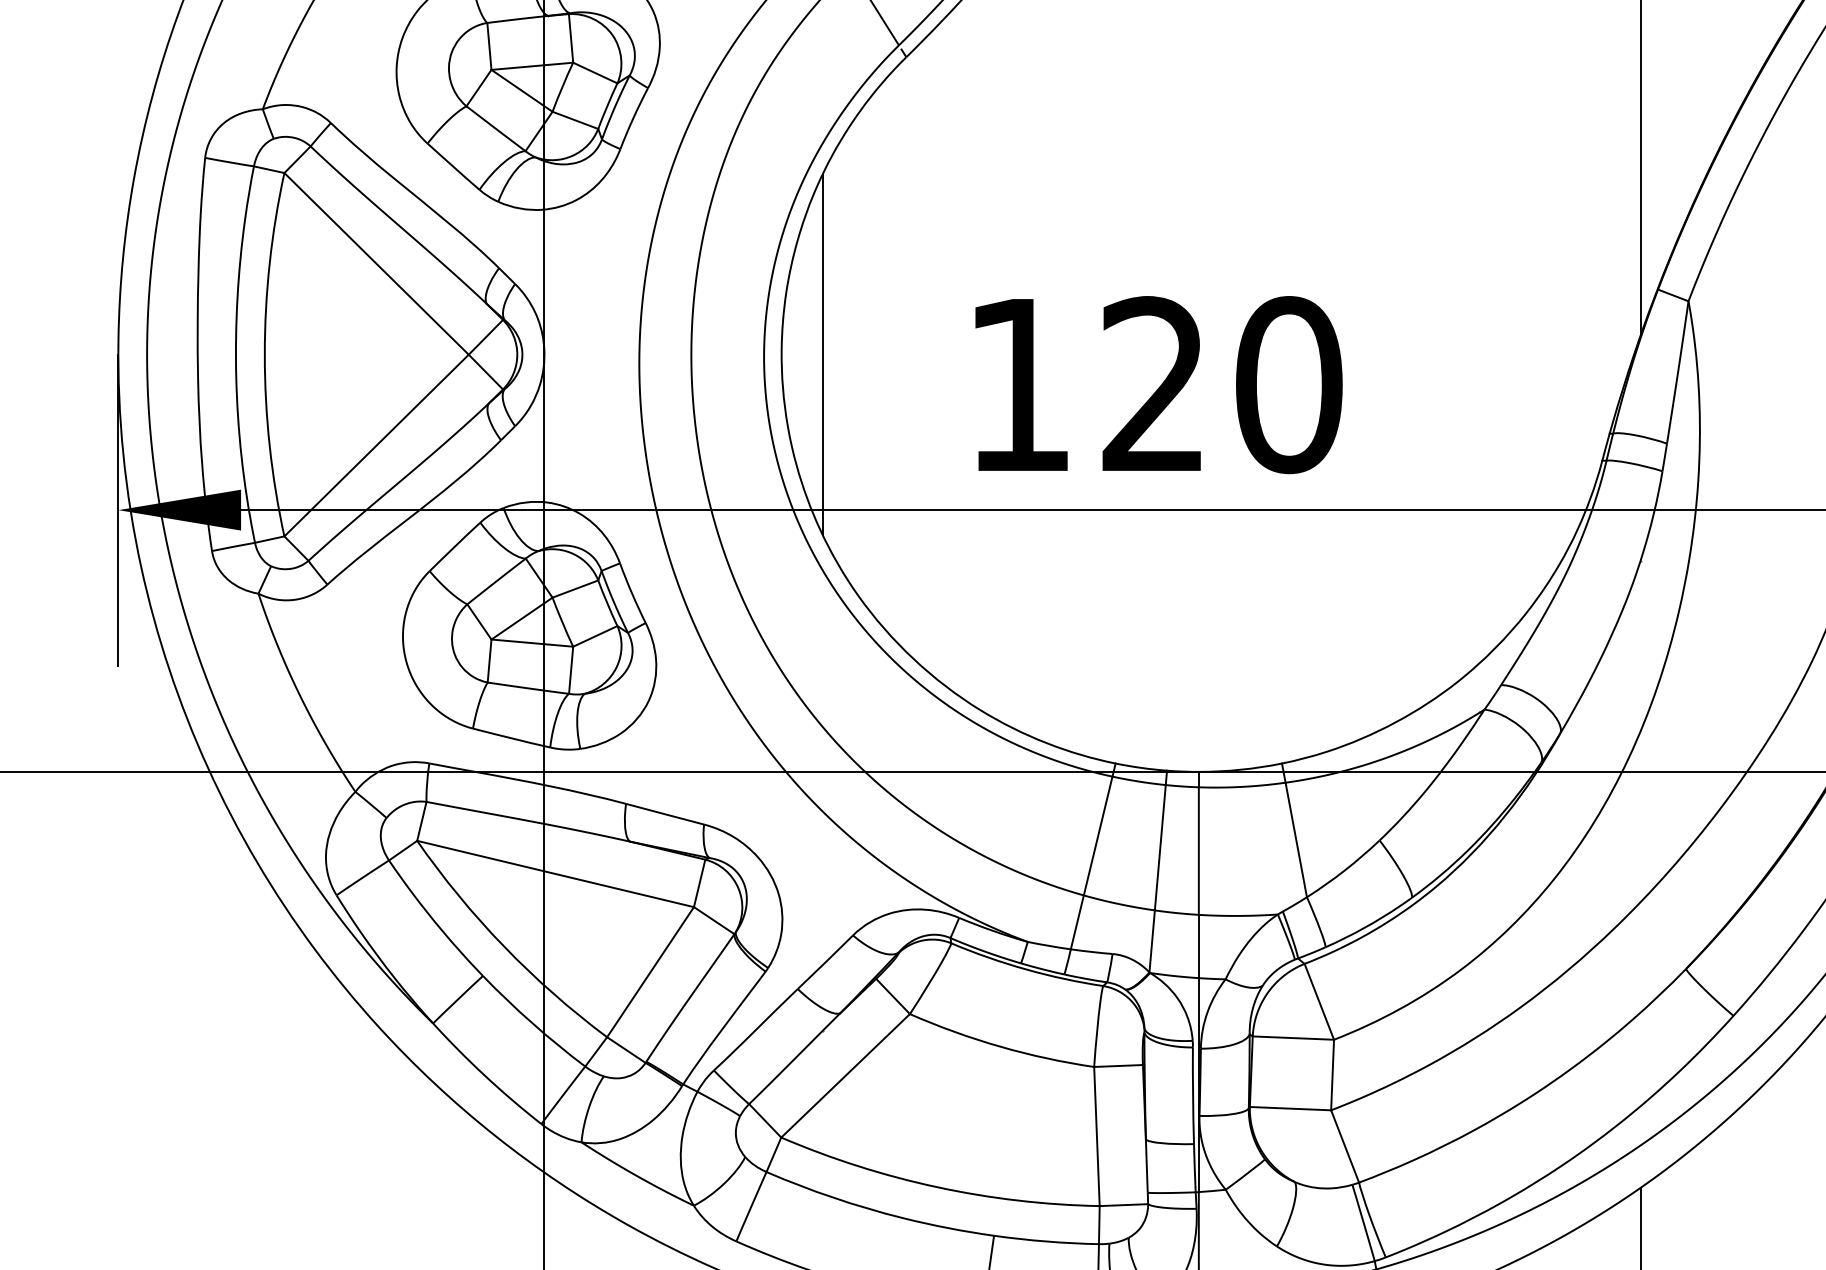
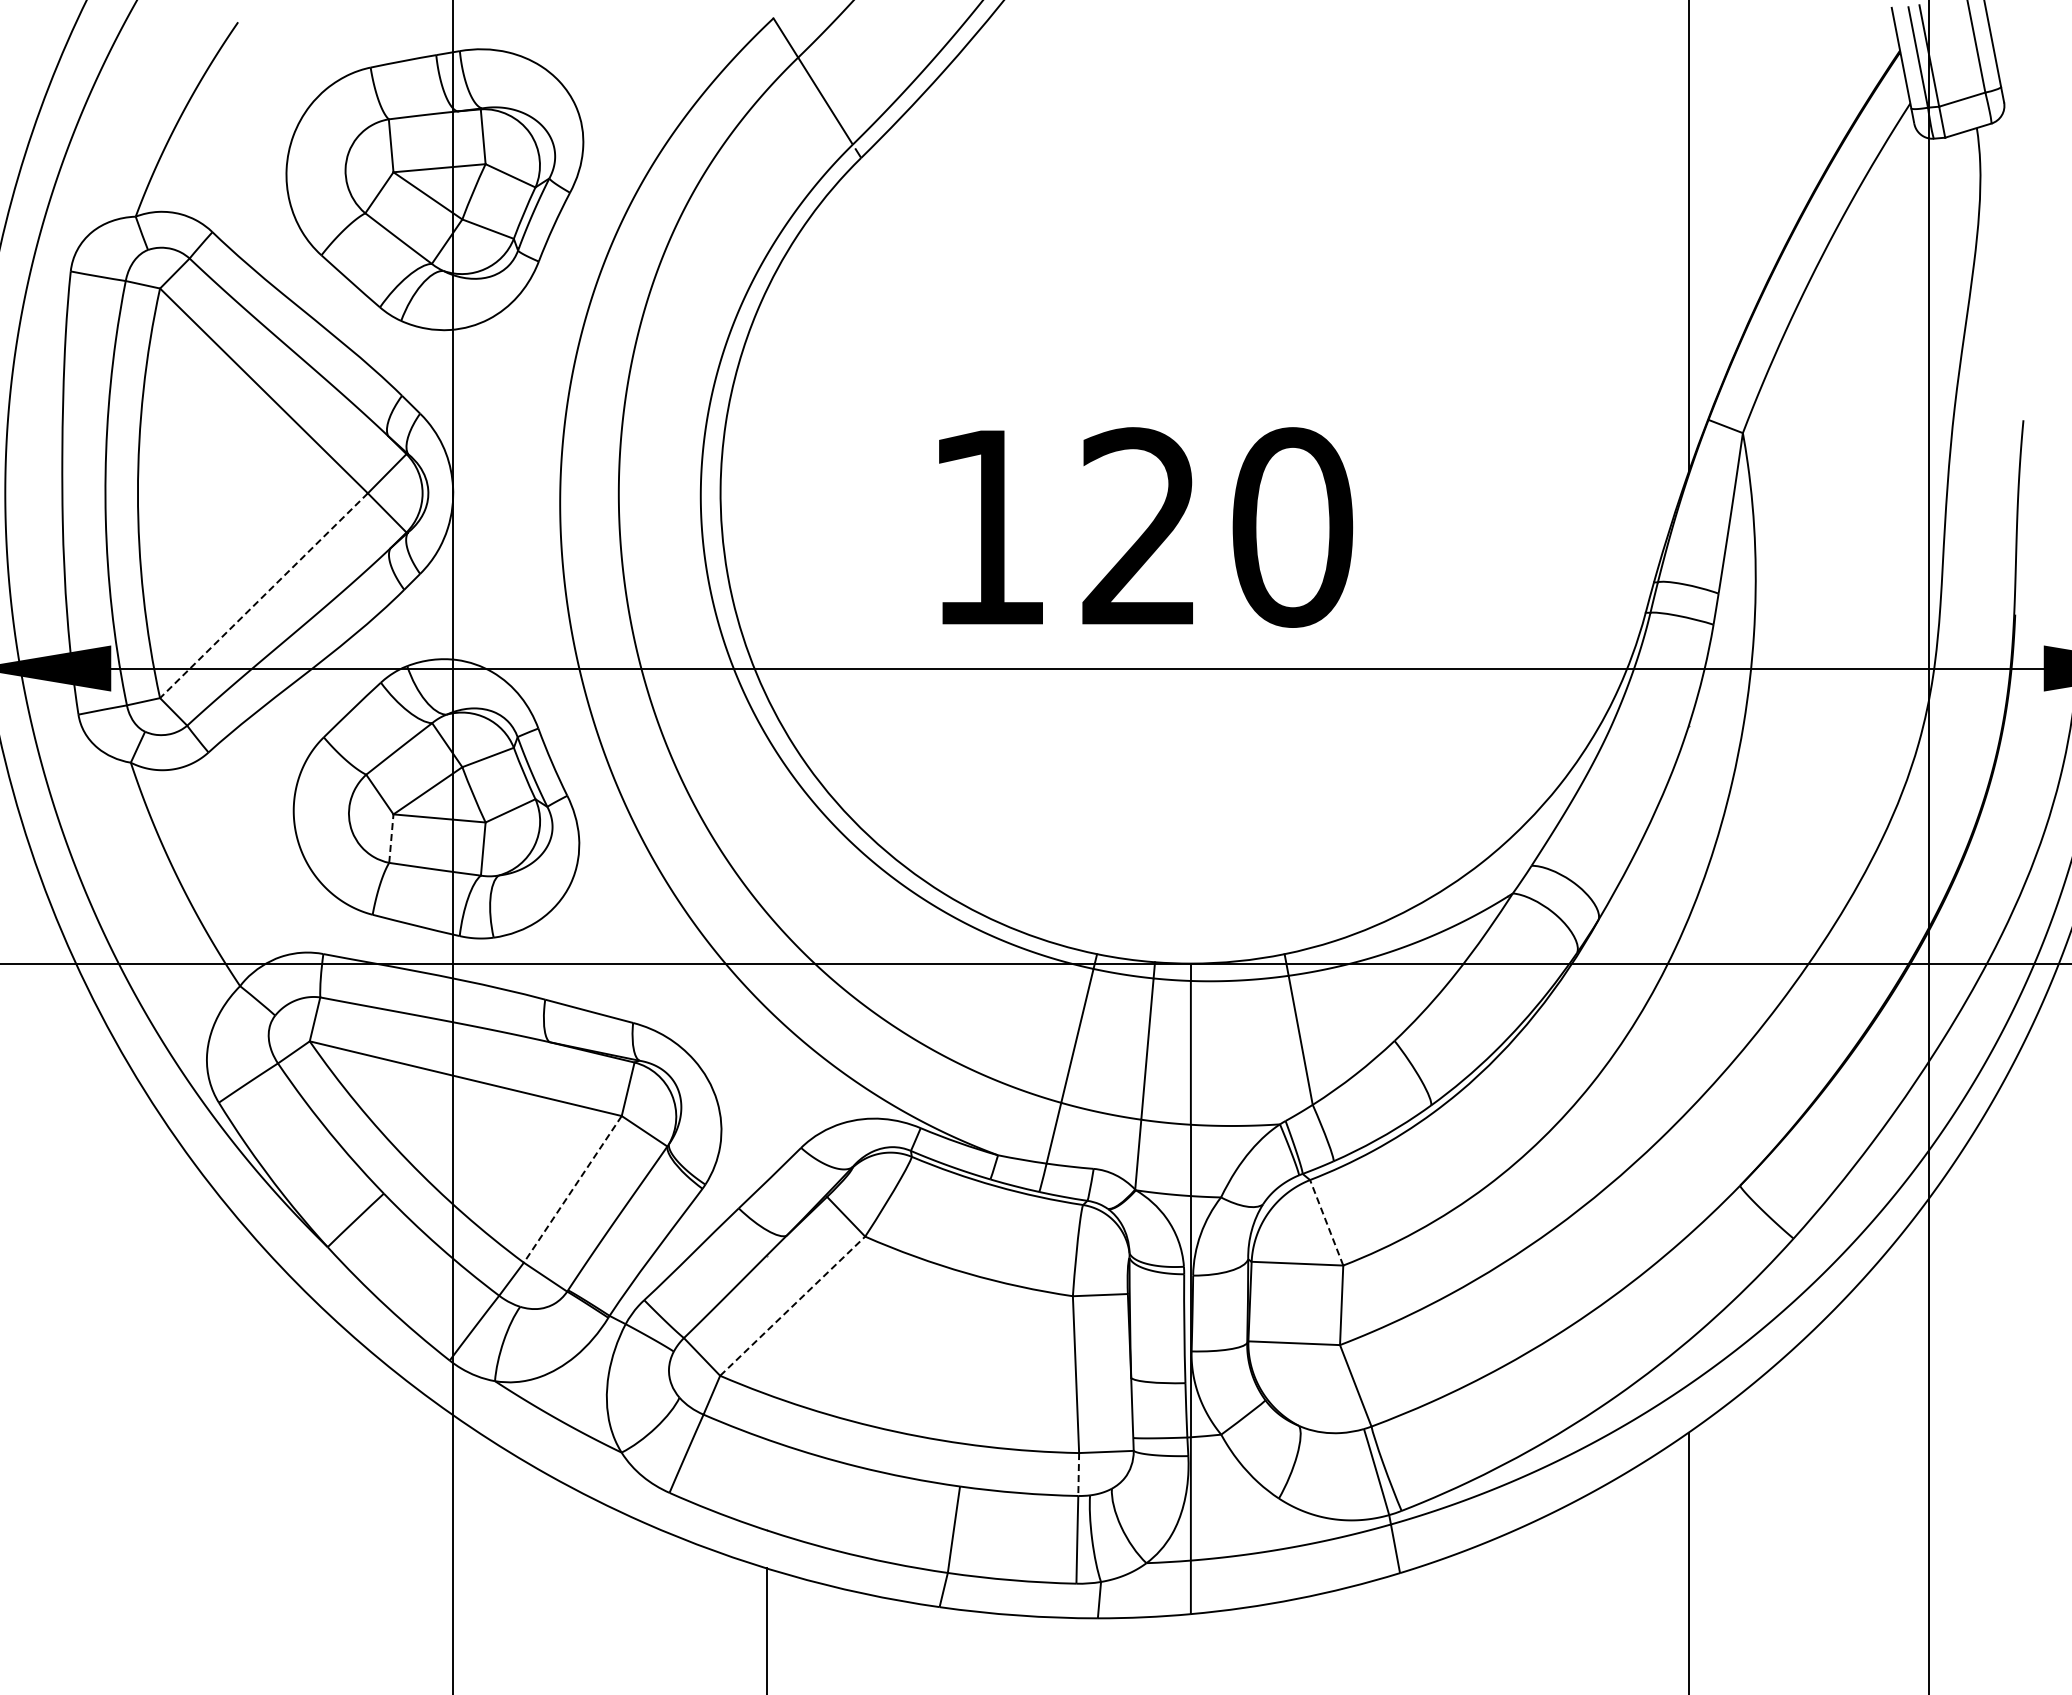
line: (822, 354) -> (766, 493), removed
line: (376, 445) -> (263, 595), solid -> dashed
line: (489, 660) -> (391, 838), solid -> dashed
line: (650, 972) -> (572, 1189), solid -> dashed
line: (1319, 1001) -> (1326, 1222), solid -> dashed
line: (845, 1076) -> (792, 1306), solid -> dashed
line: (1099, 1226) -> (1078, 1475), solid -> dashed

